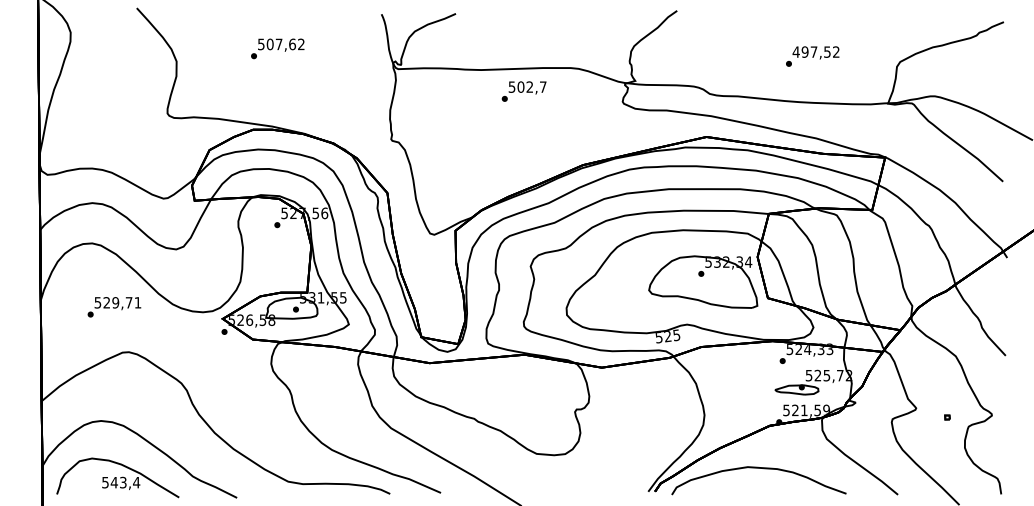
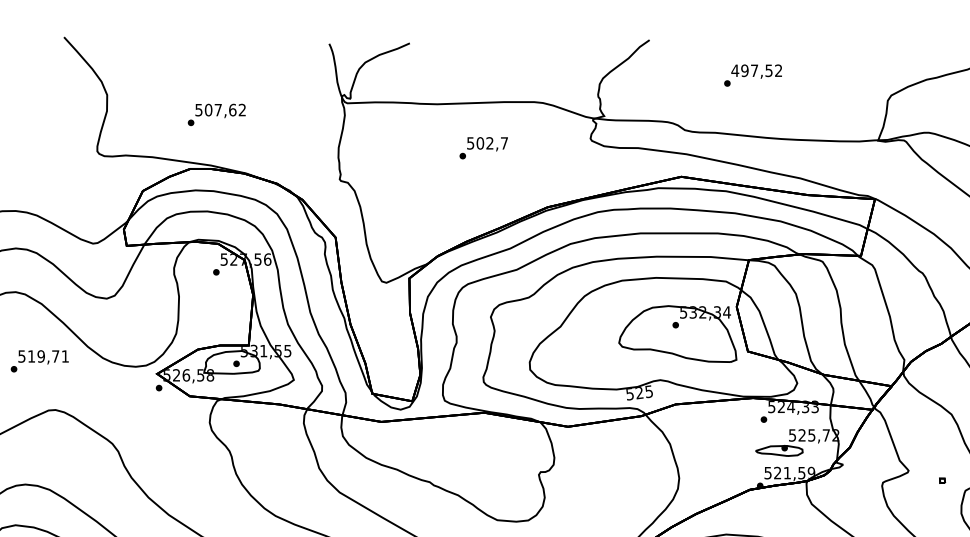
text: (277, 48) -> (216, 114), moved
text: (812, 56) -> (752, 75), moved
text: (523, 91) -> (483, 148), moved
text: (106, 302) -> (31, 356), 529,71 -> 519,71

